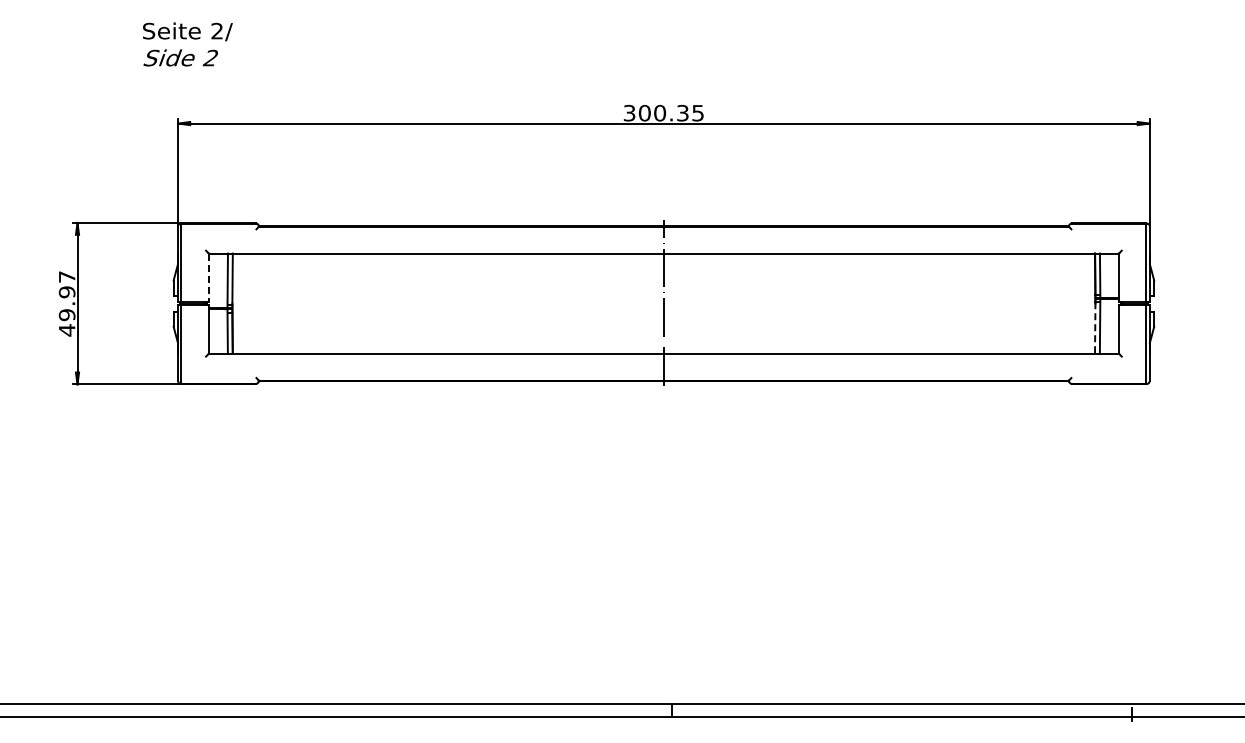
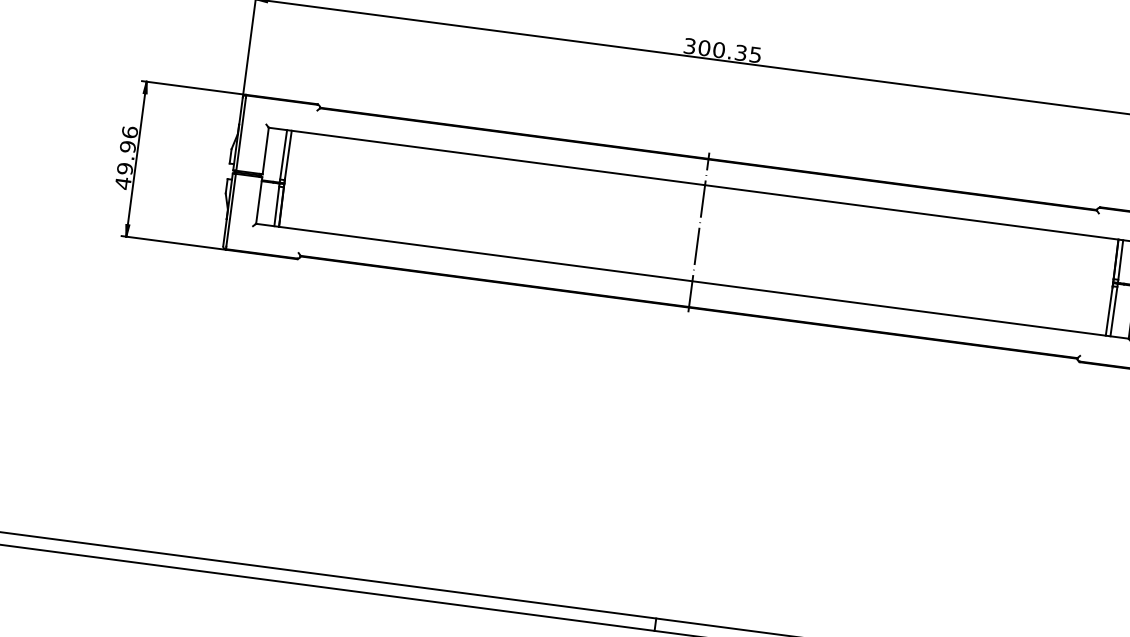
text: (66, 276) -> (129, 131), 49.97 -> 49.96
line: (208, 278) -> (265, 151), dashed -> solid
line: (1095, 328) -> (1109, 311), dashed -> solid

